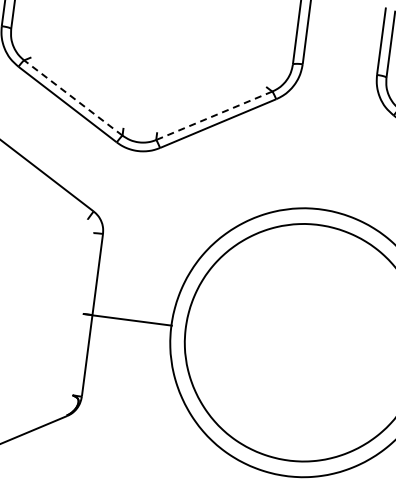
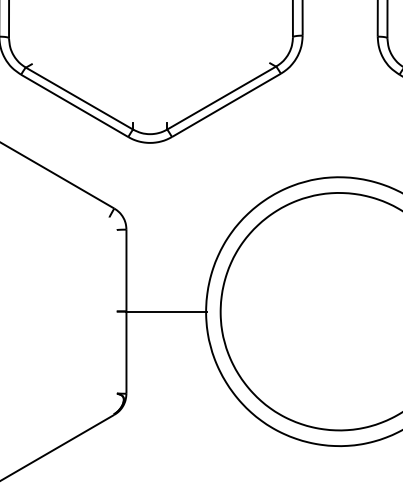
line: (73, 97) -> (79, 98), dashed -> solid
line: (214, 116) -> (221, 98), dashed -> solid

